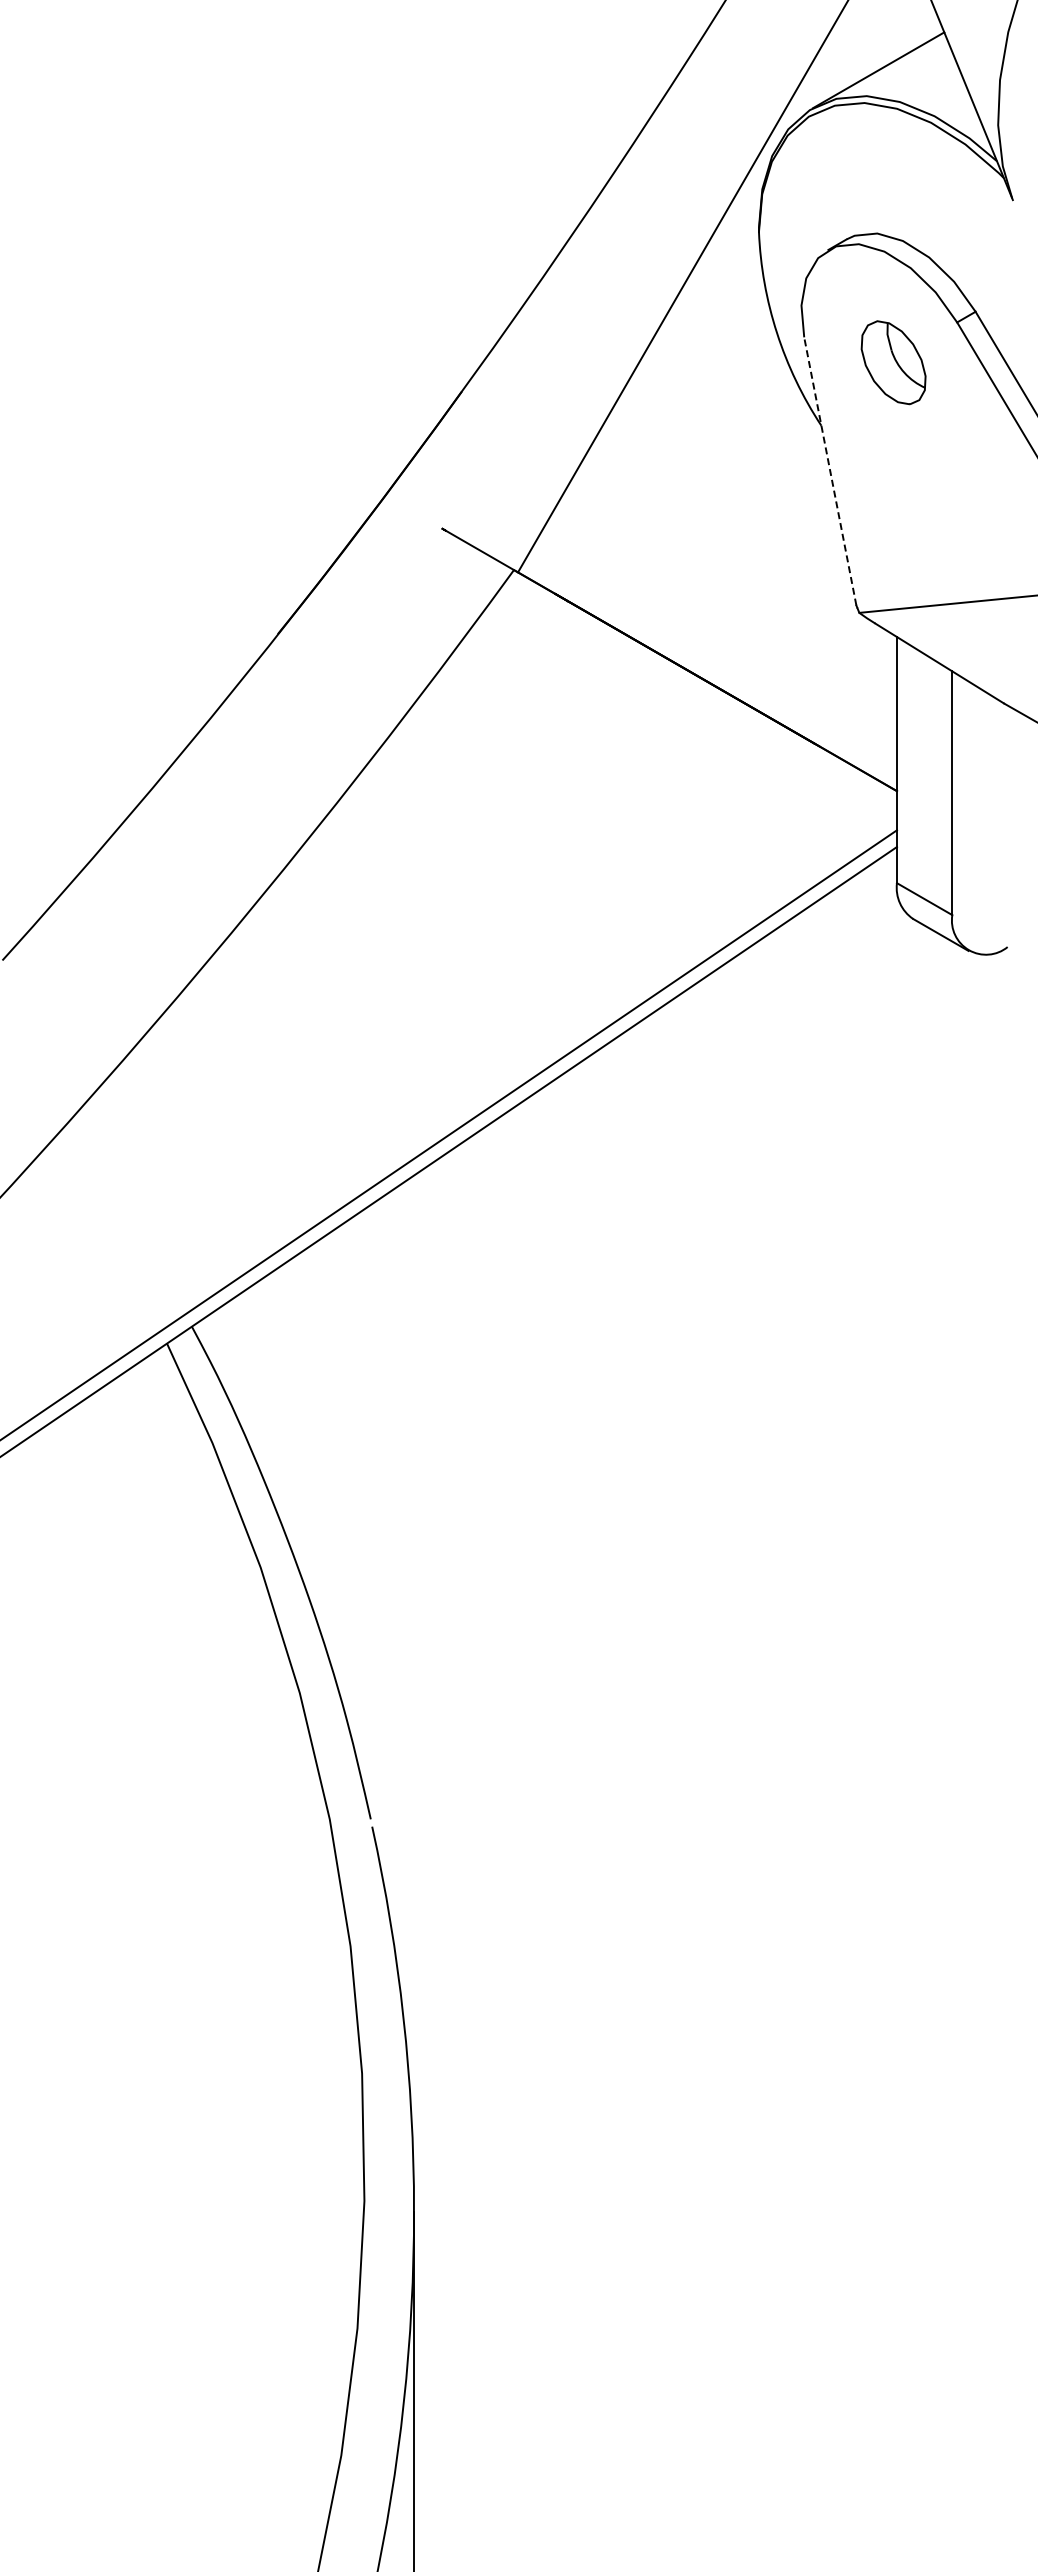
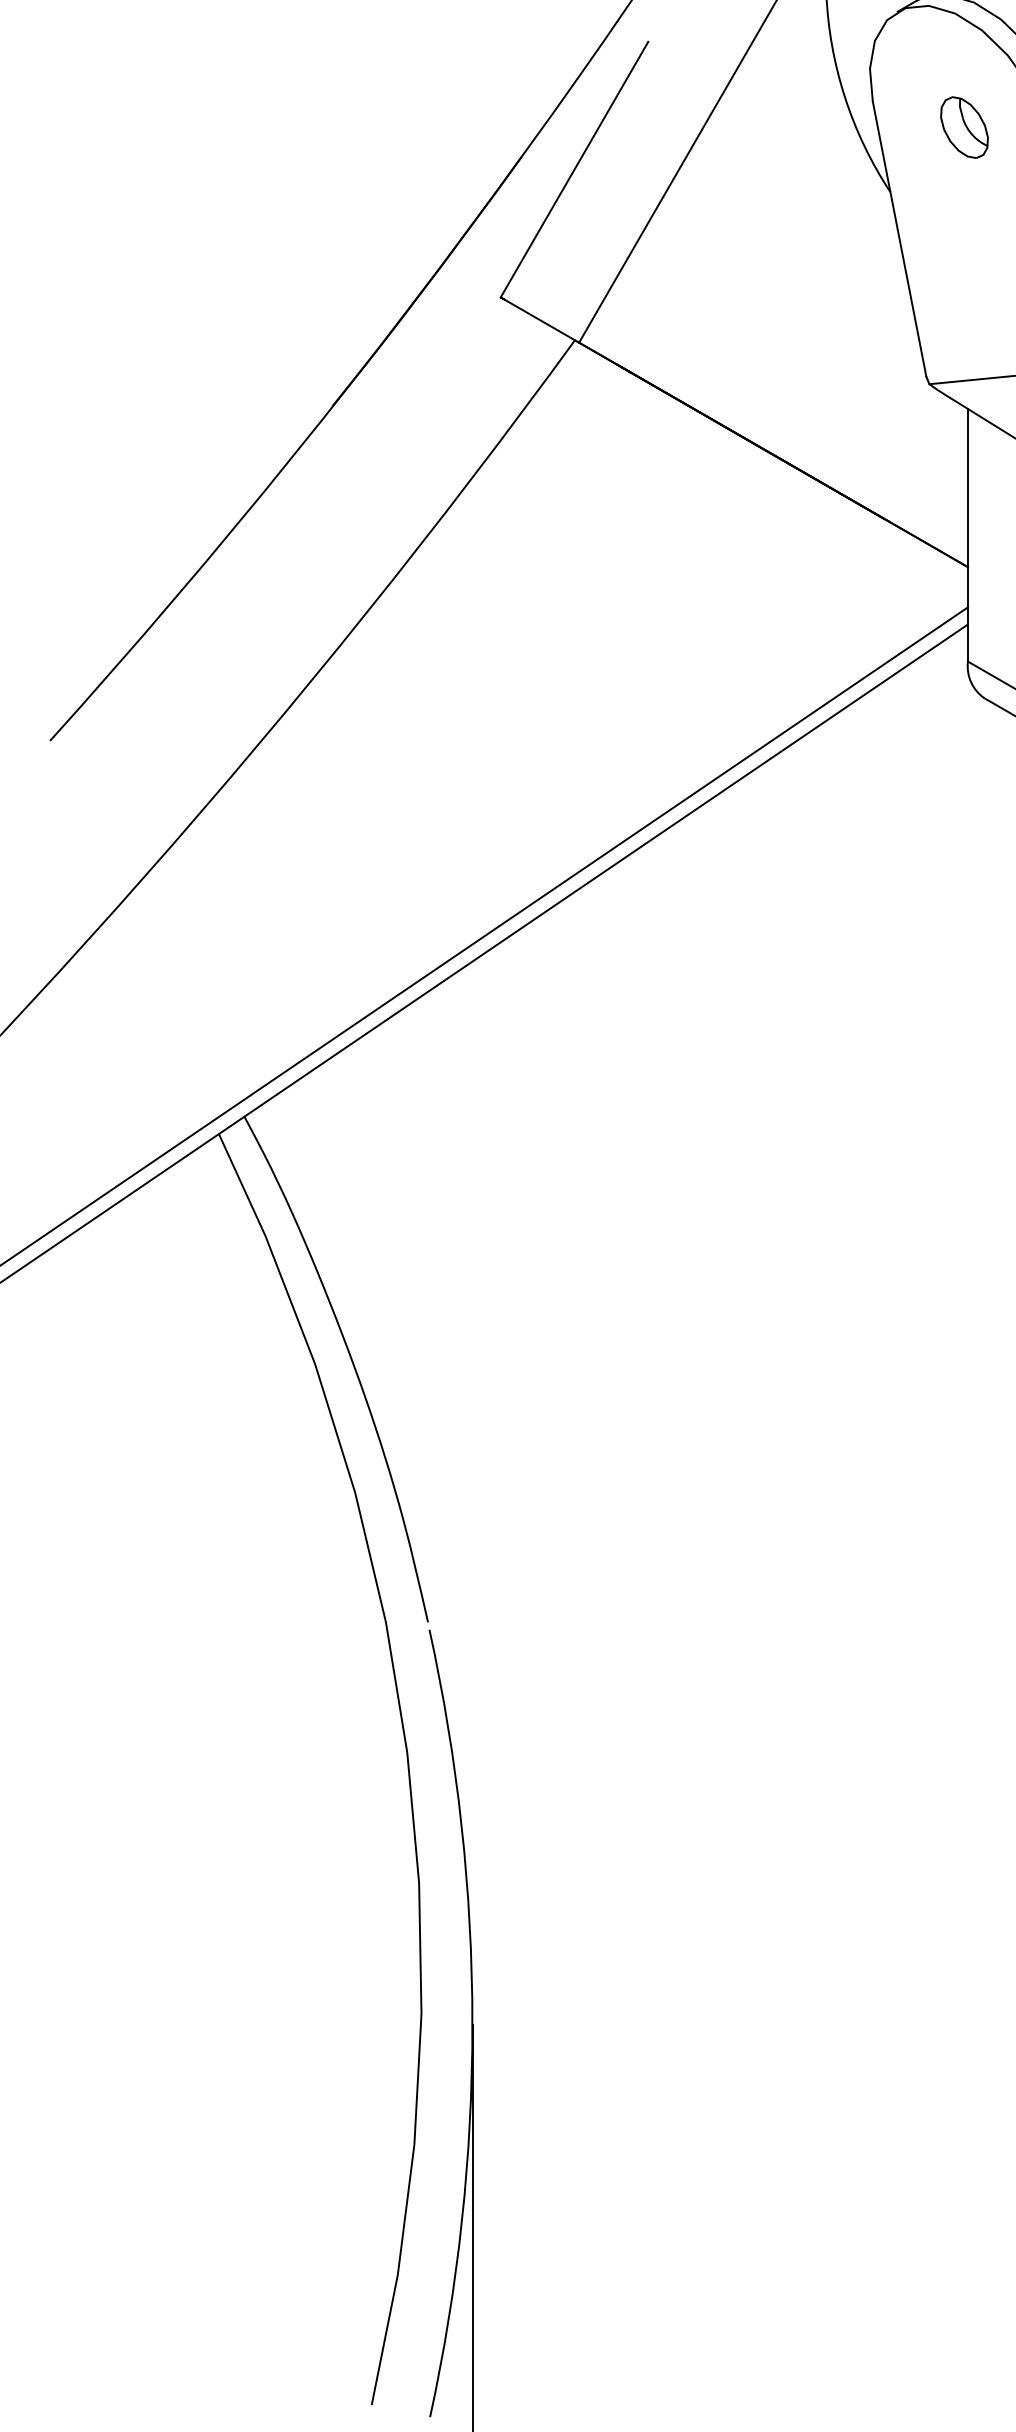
part: (893, 362) -> (964, 127), size x0.71
line: (513, 403) -> (574, 169), added
line: (830, 471) -> (899, 239), dashed -> solid

